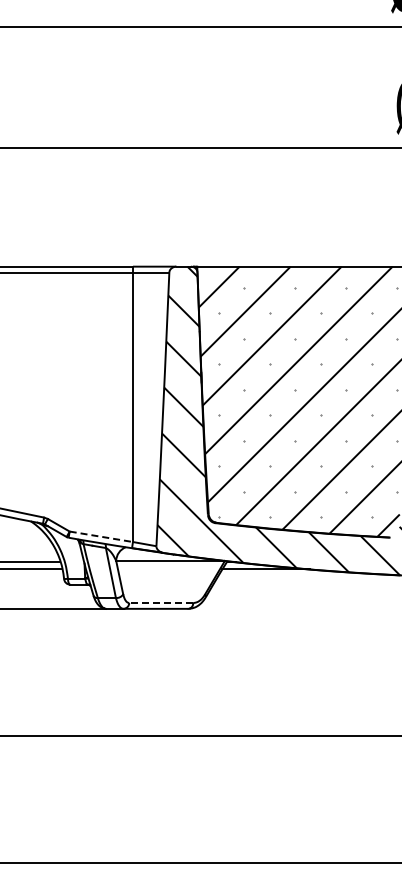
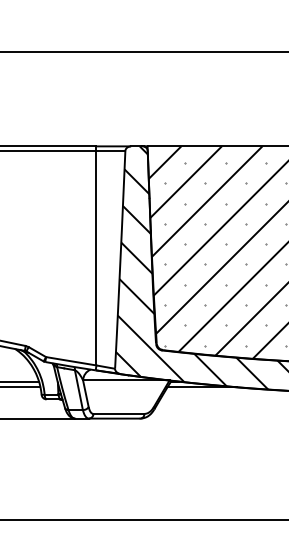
line: (101, 536) -> (71, 361), dashed -> solid
line: (161, 603) -> (119, 414), dashed -> solid

